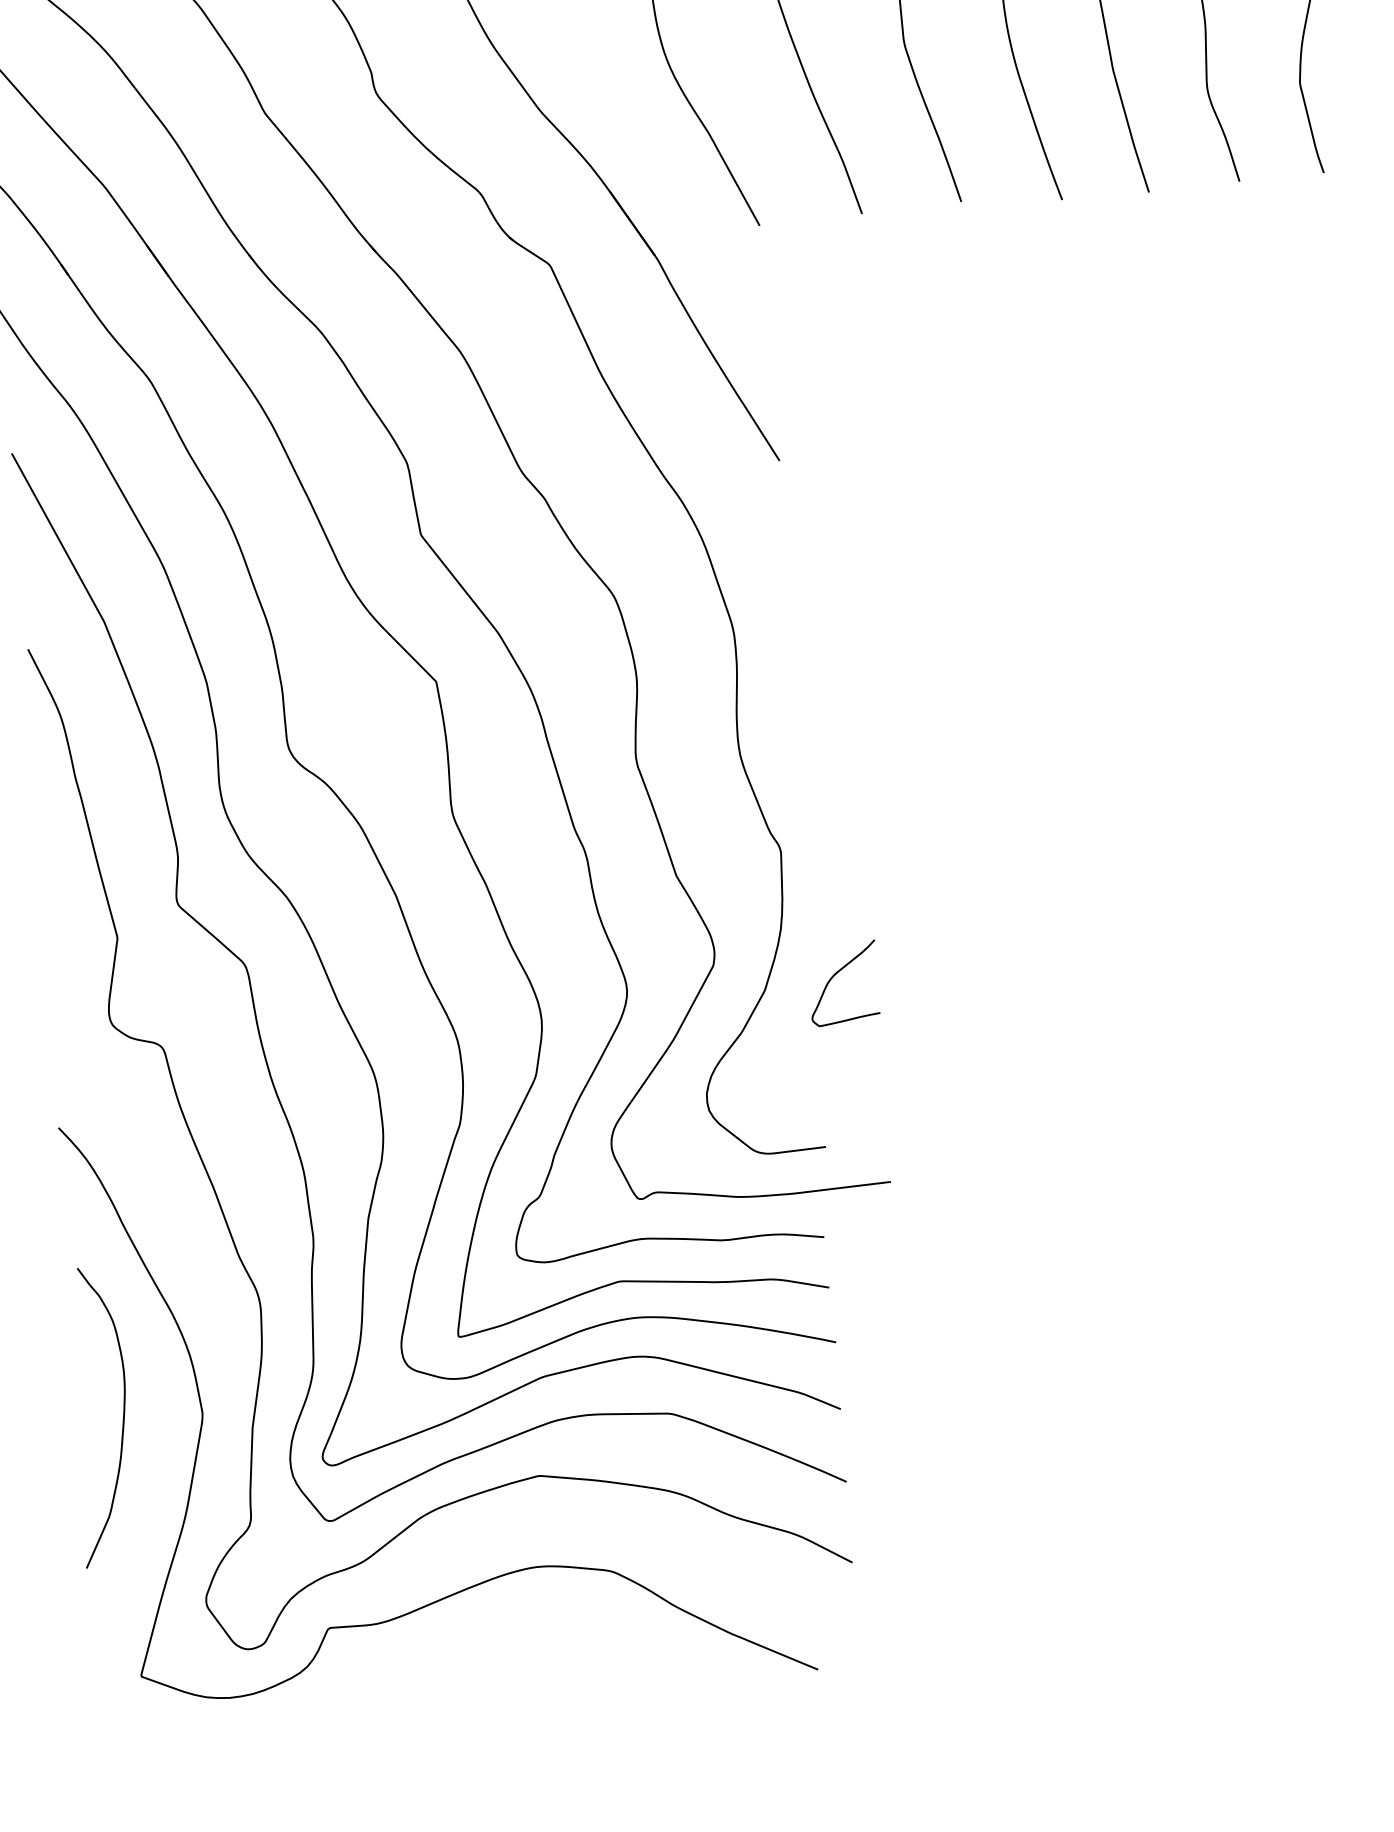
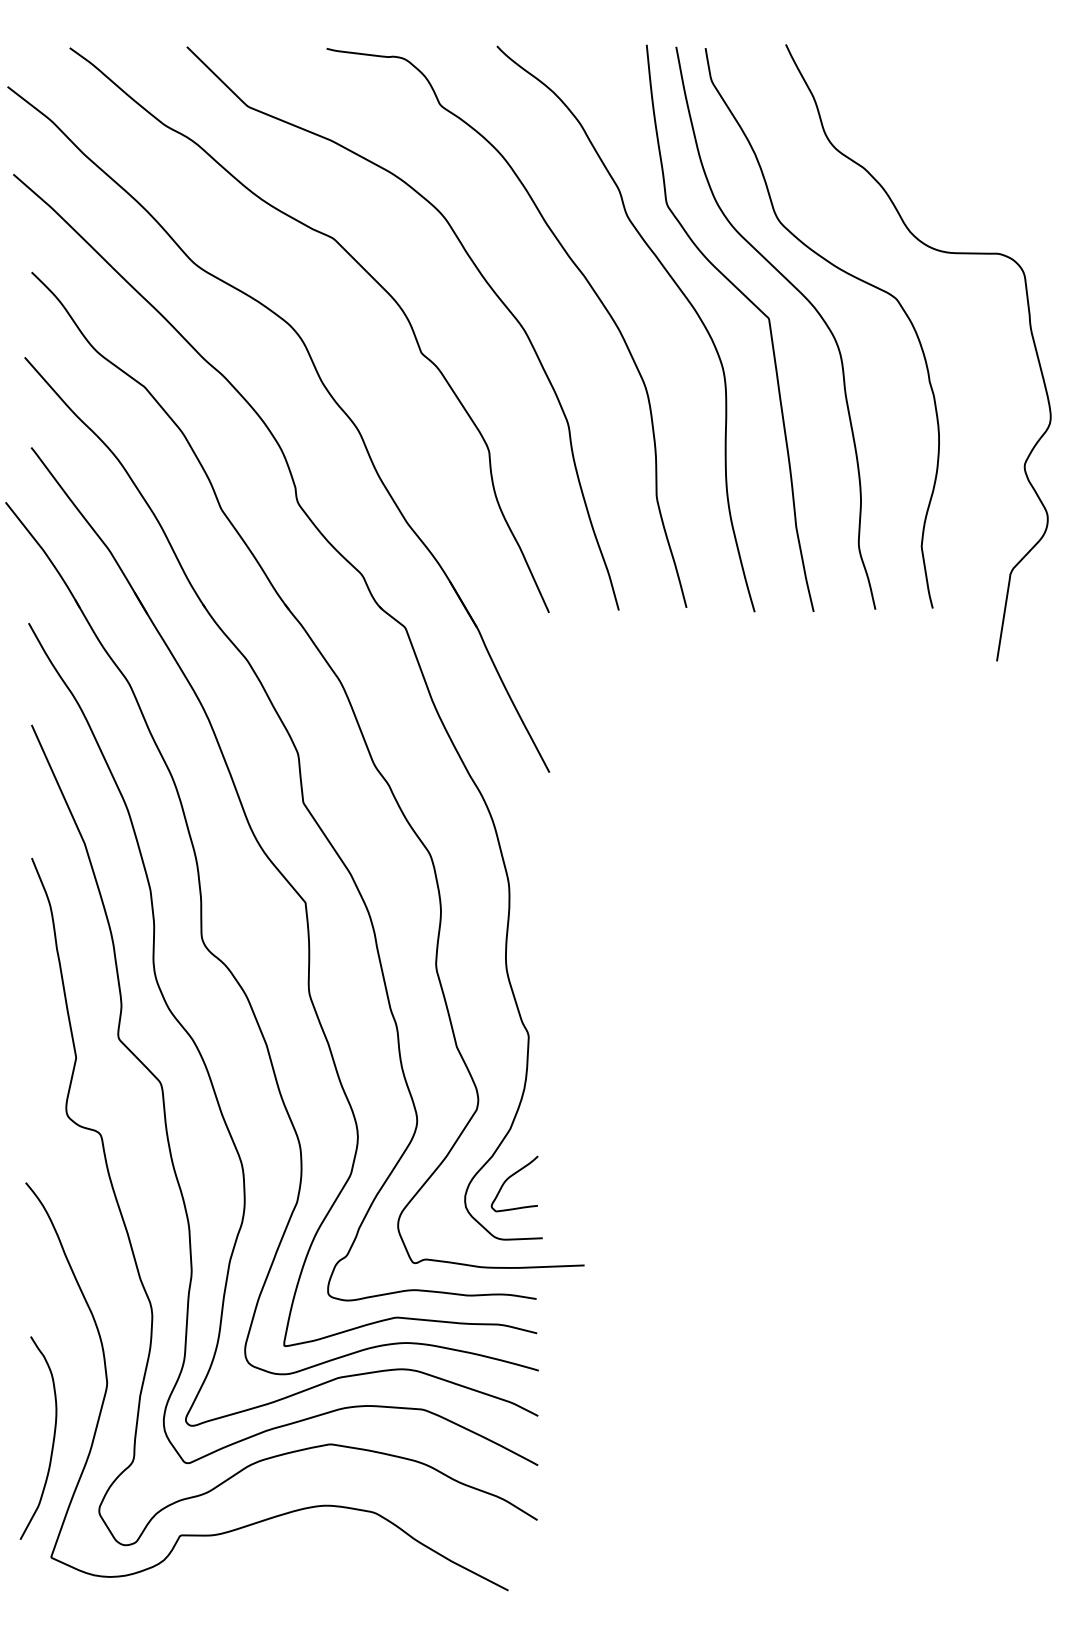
curve: (835, 976) -> (509, 1178), moved
curve: (122, 1420) -> (52, 1441), moved

